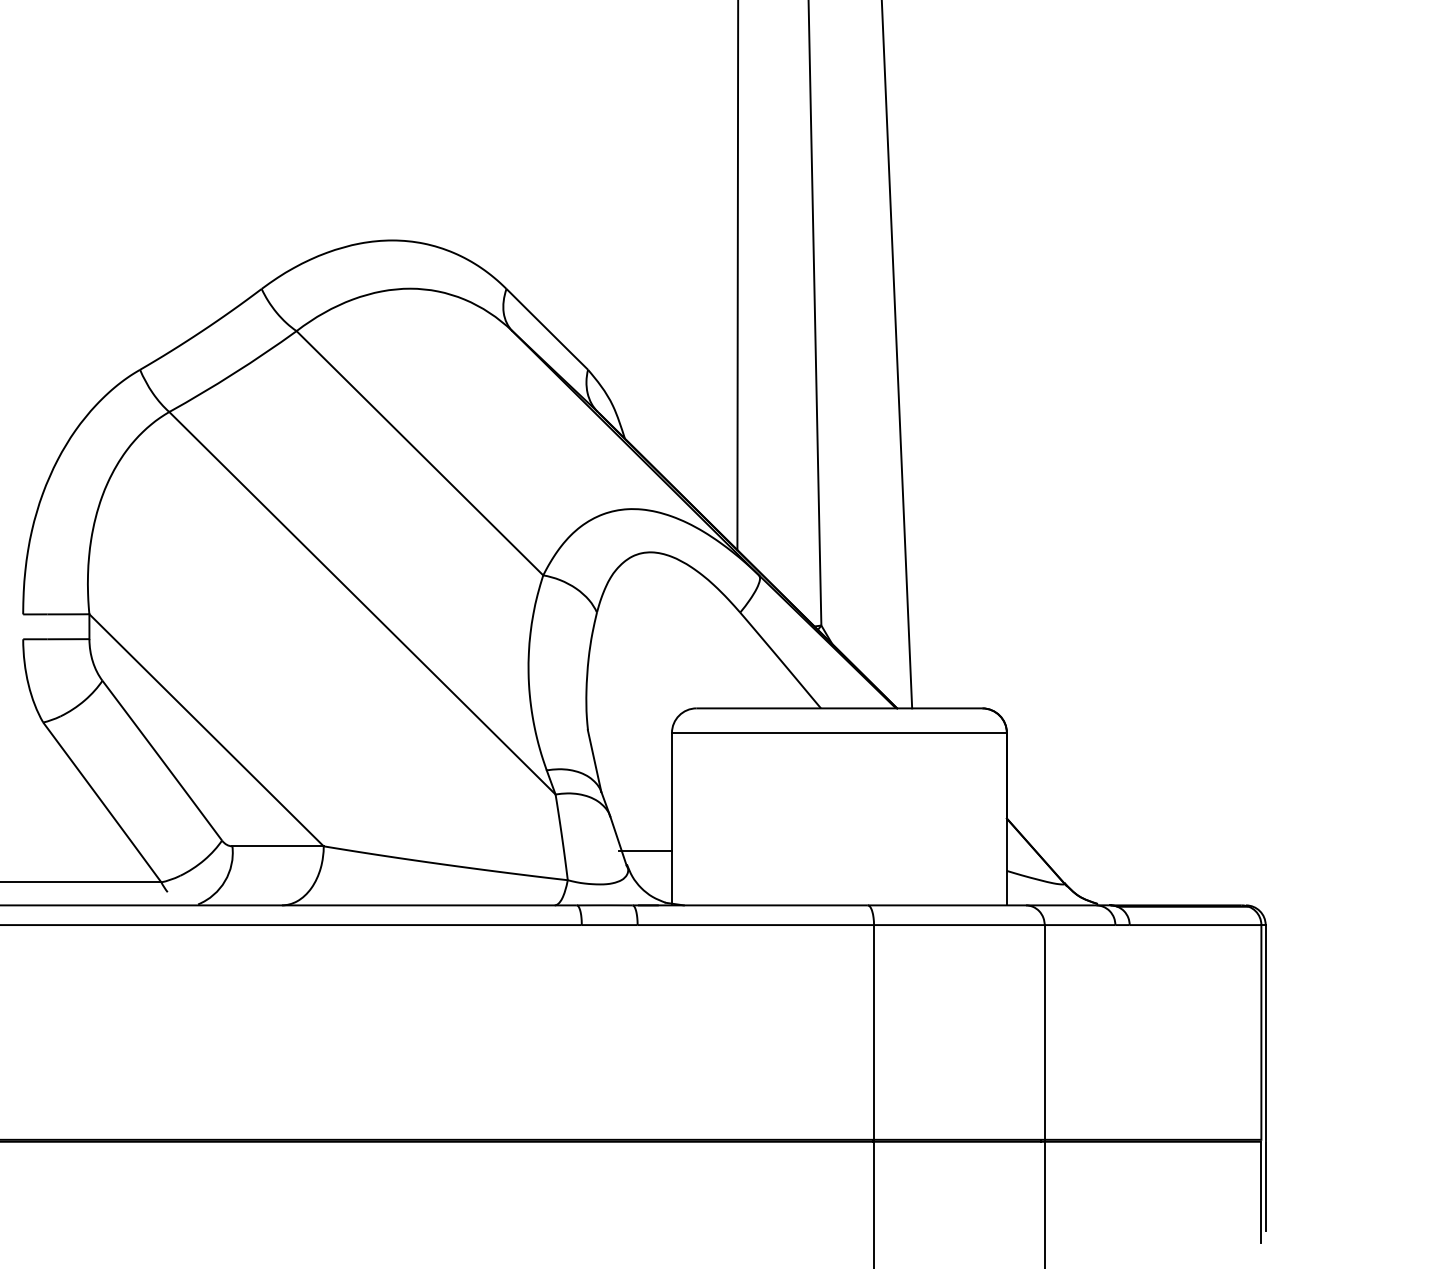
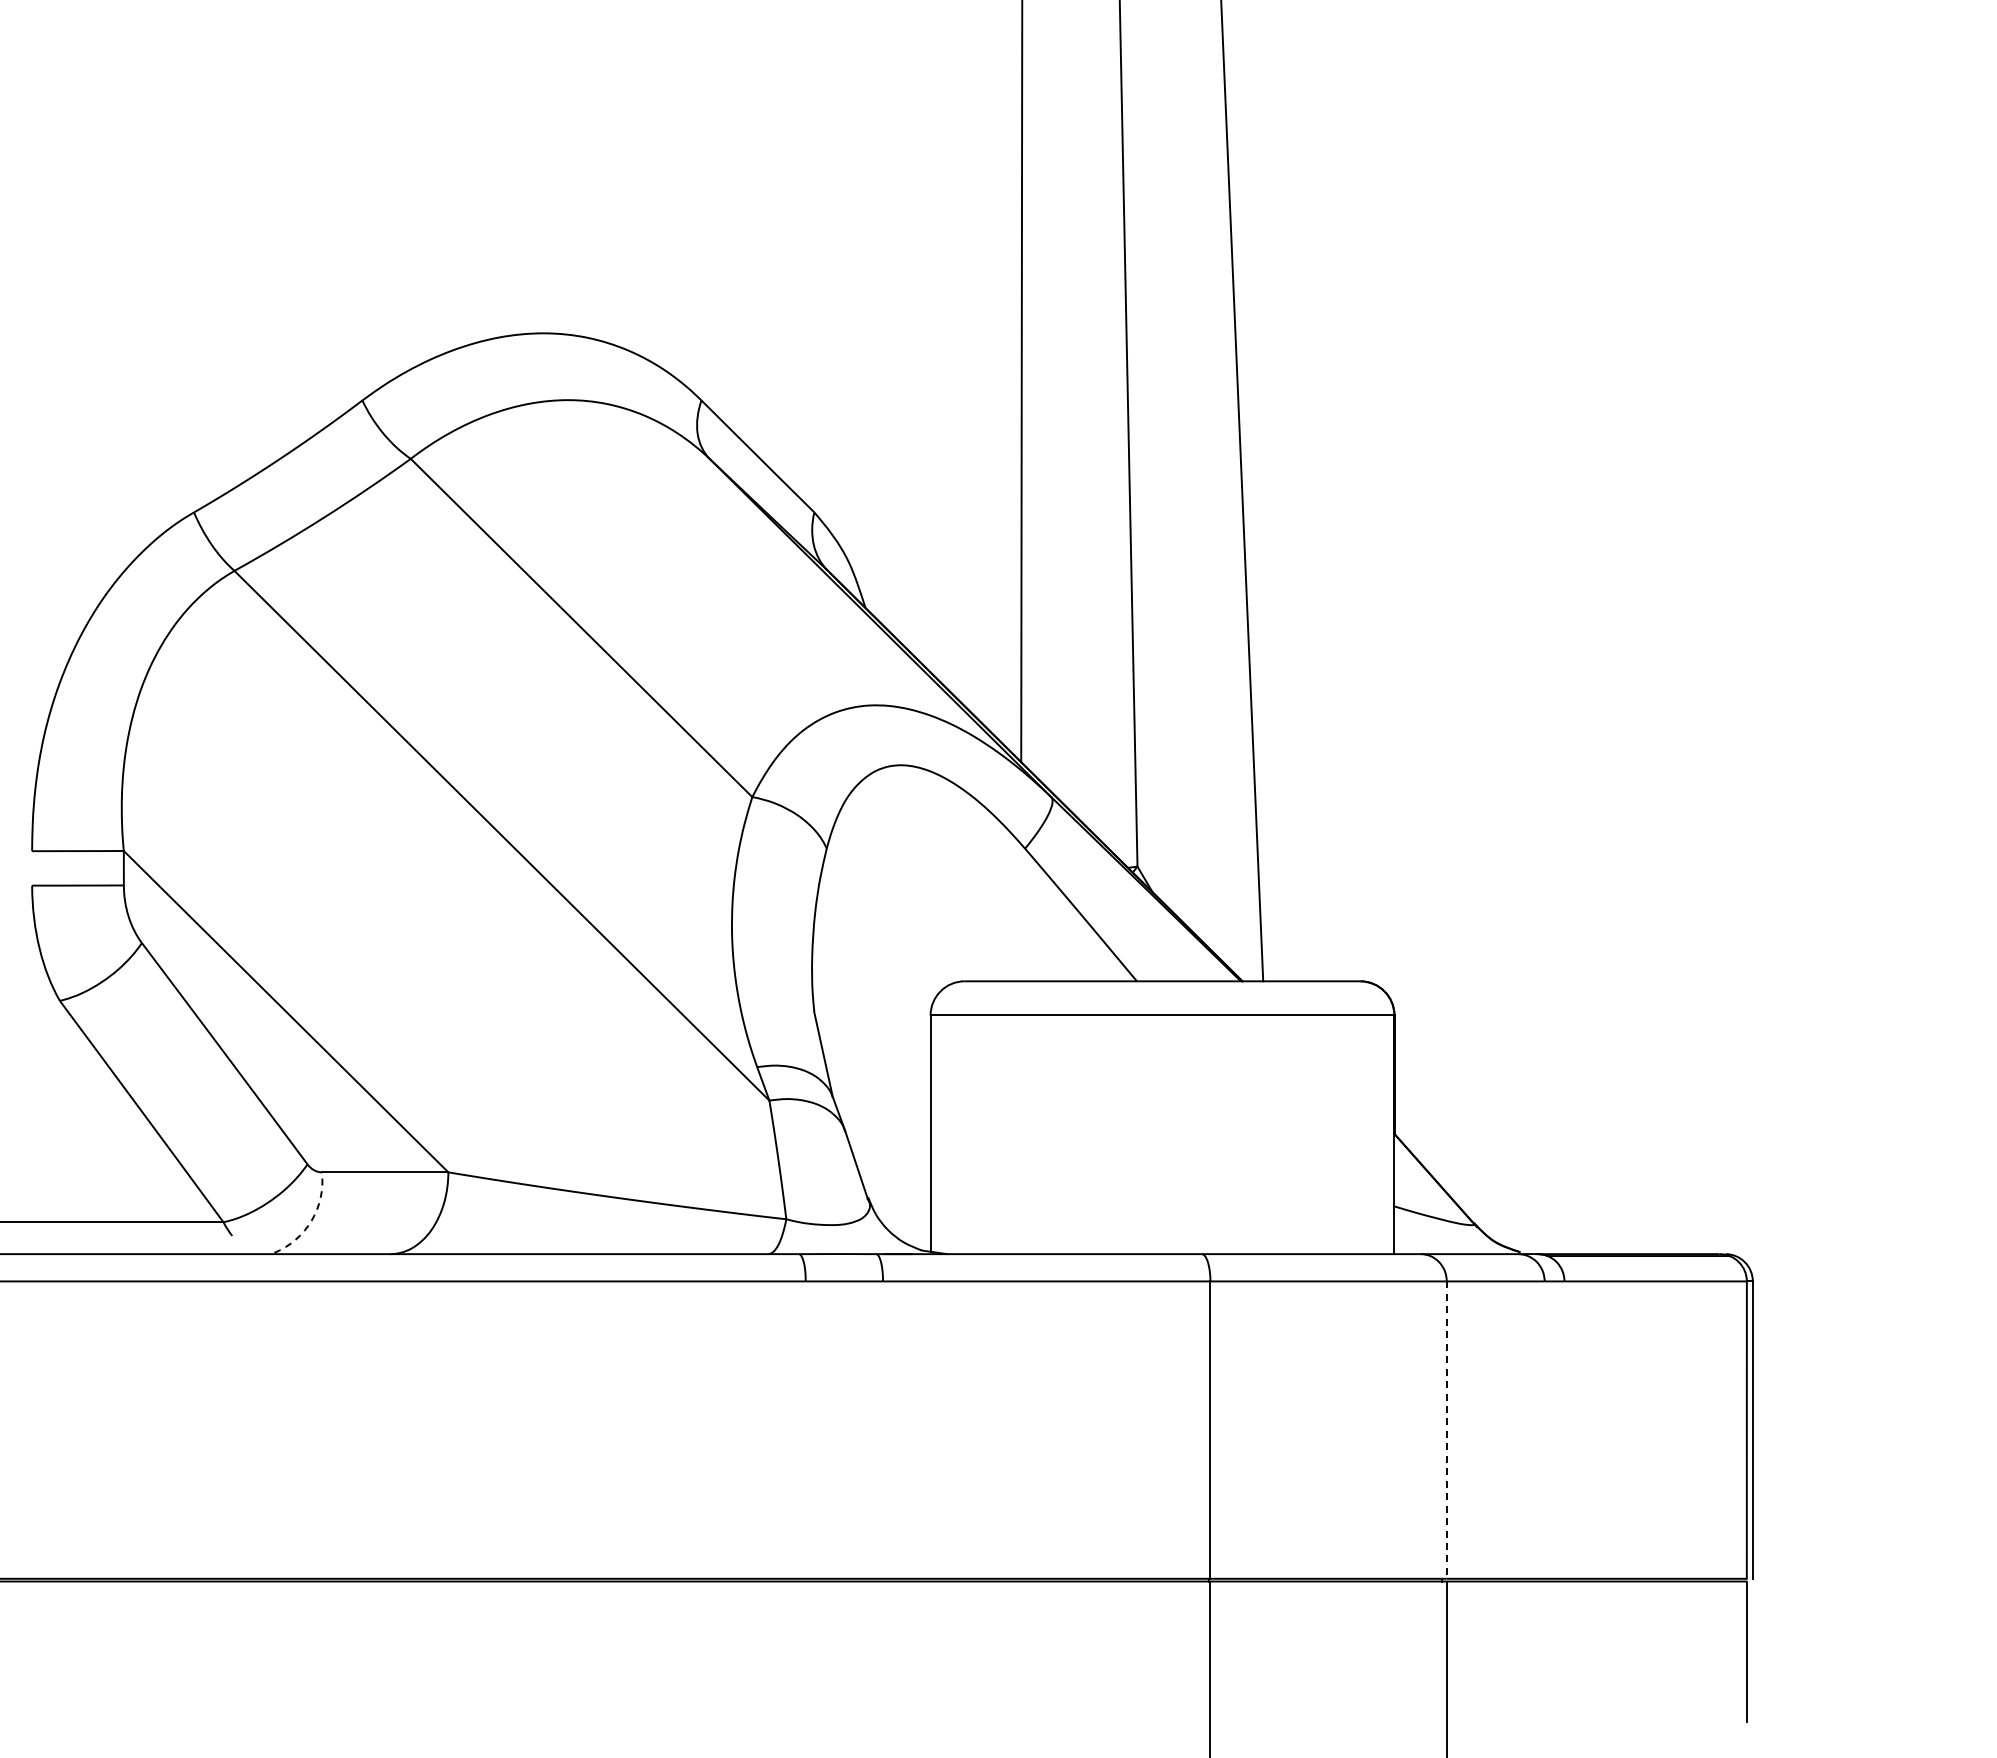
line: (645, 851) -> (893, 1179), removed
arc: (224, 881) -> (311, 1220), solid -> dashed
line: (1044, 1032) -> (1446, 1430), solid -> dashed
line: (1265, 1186) -> (1752, 1643), removed

